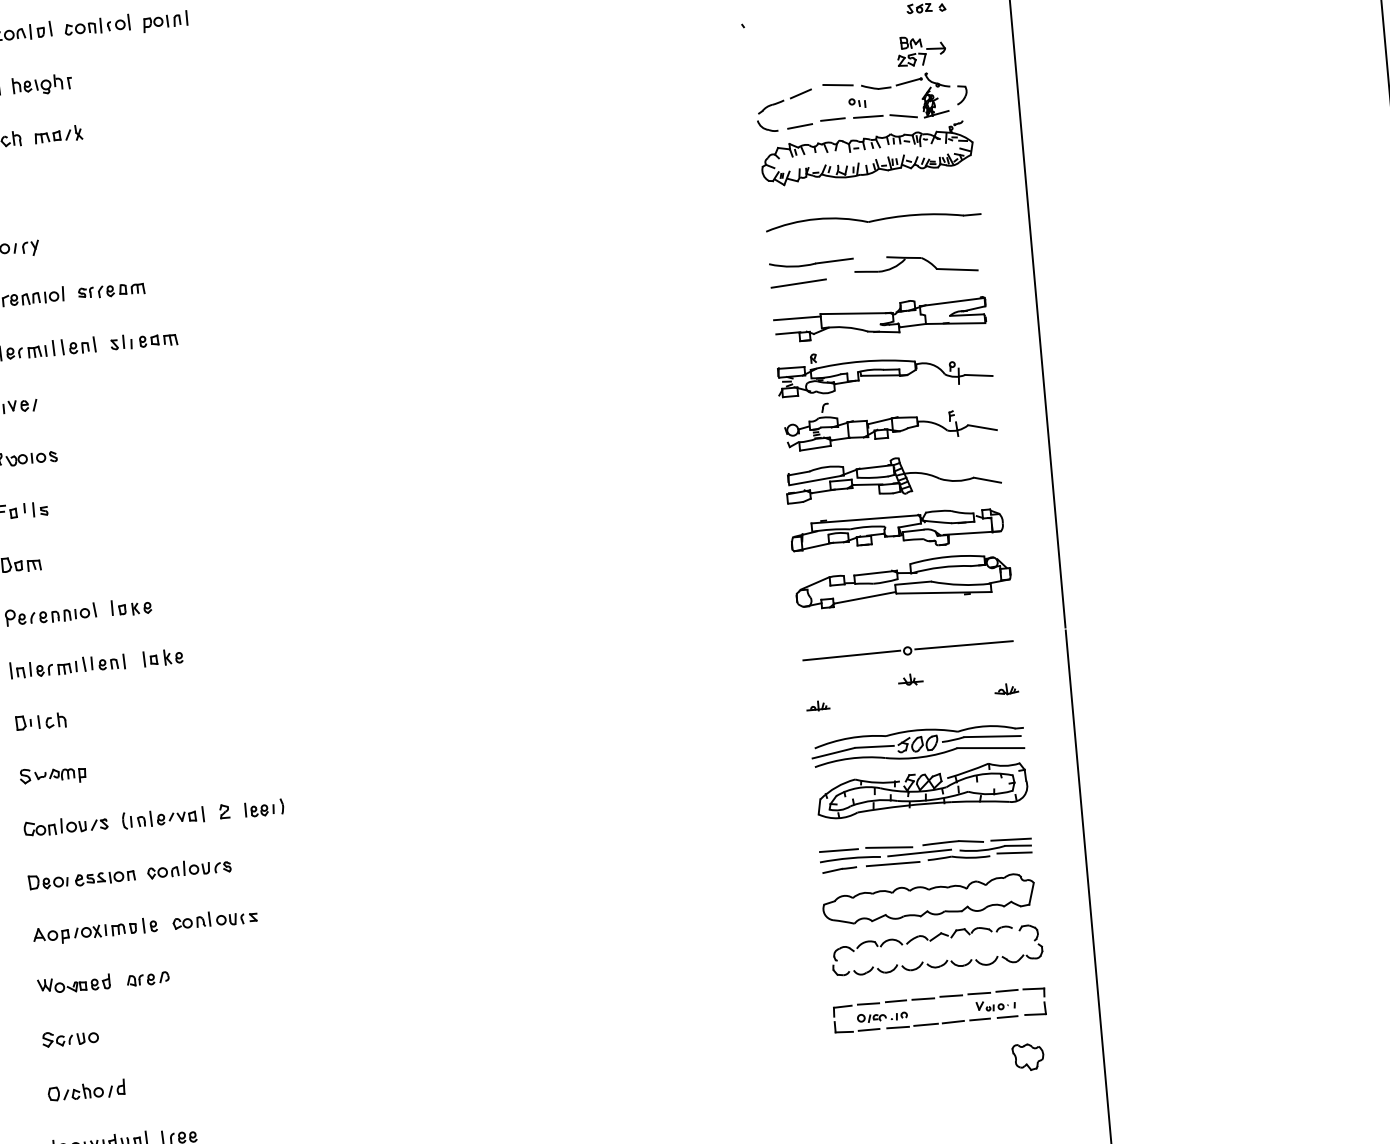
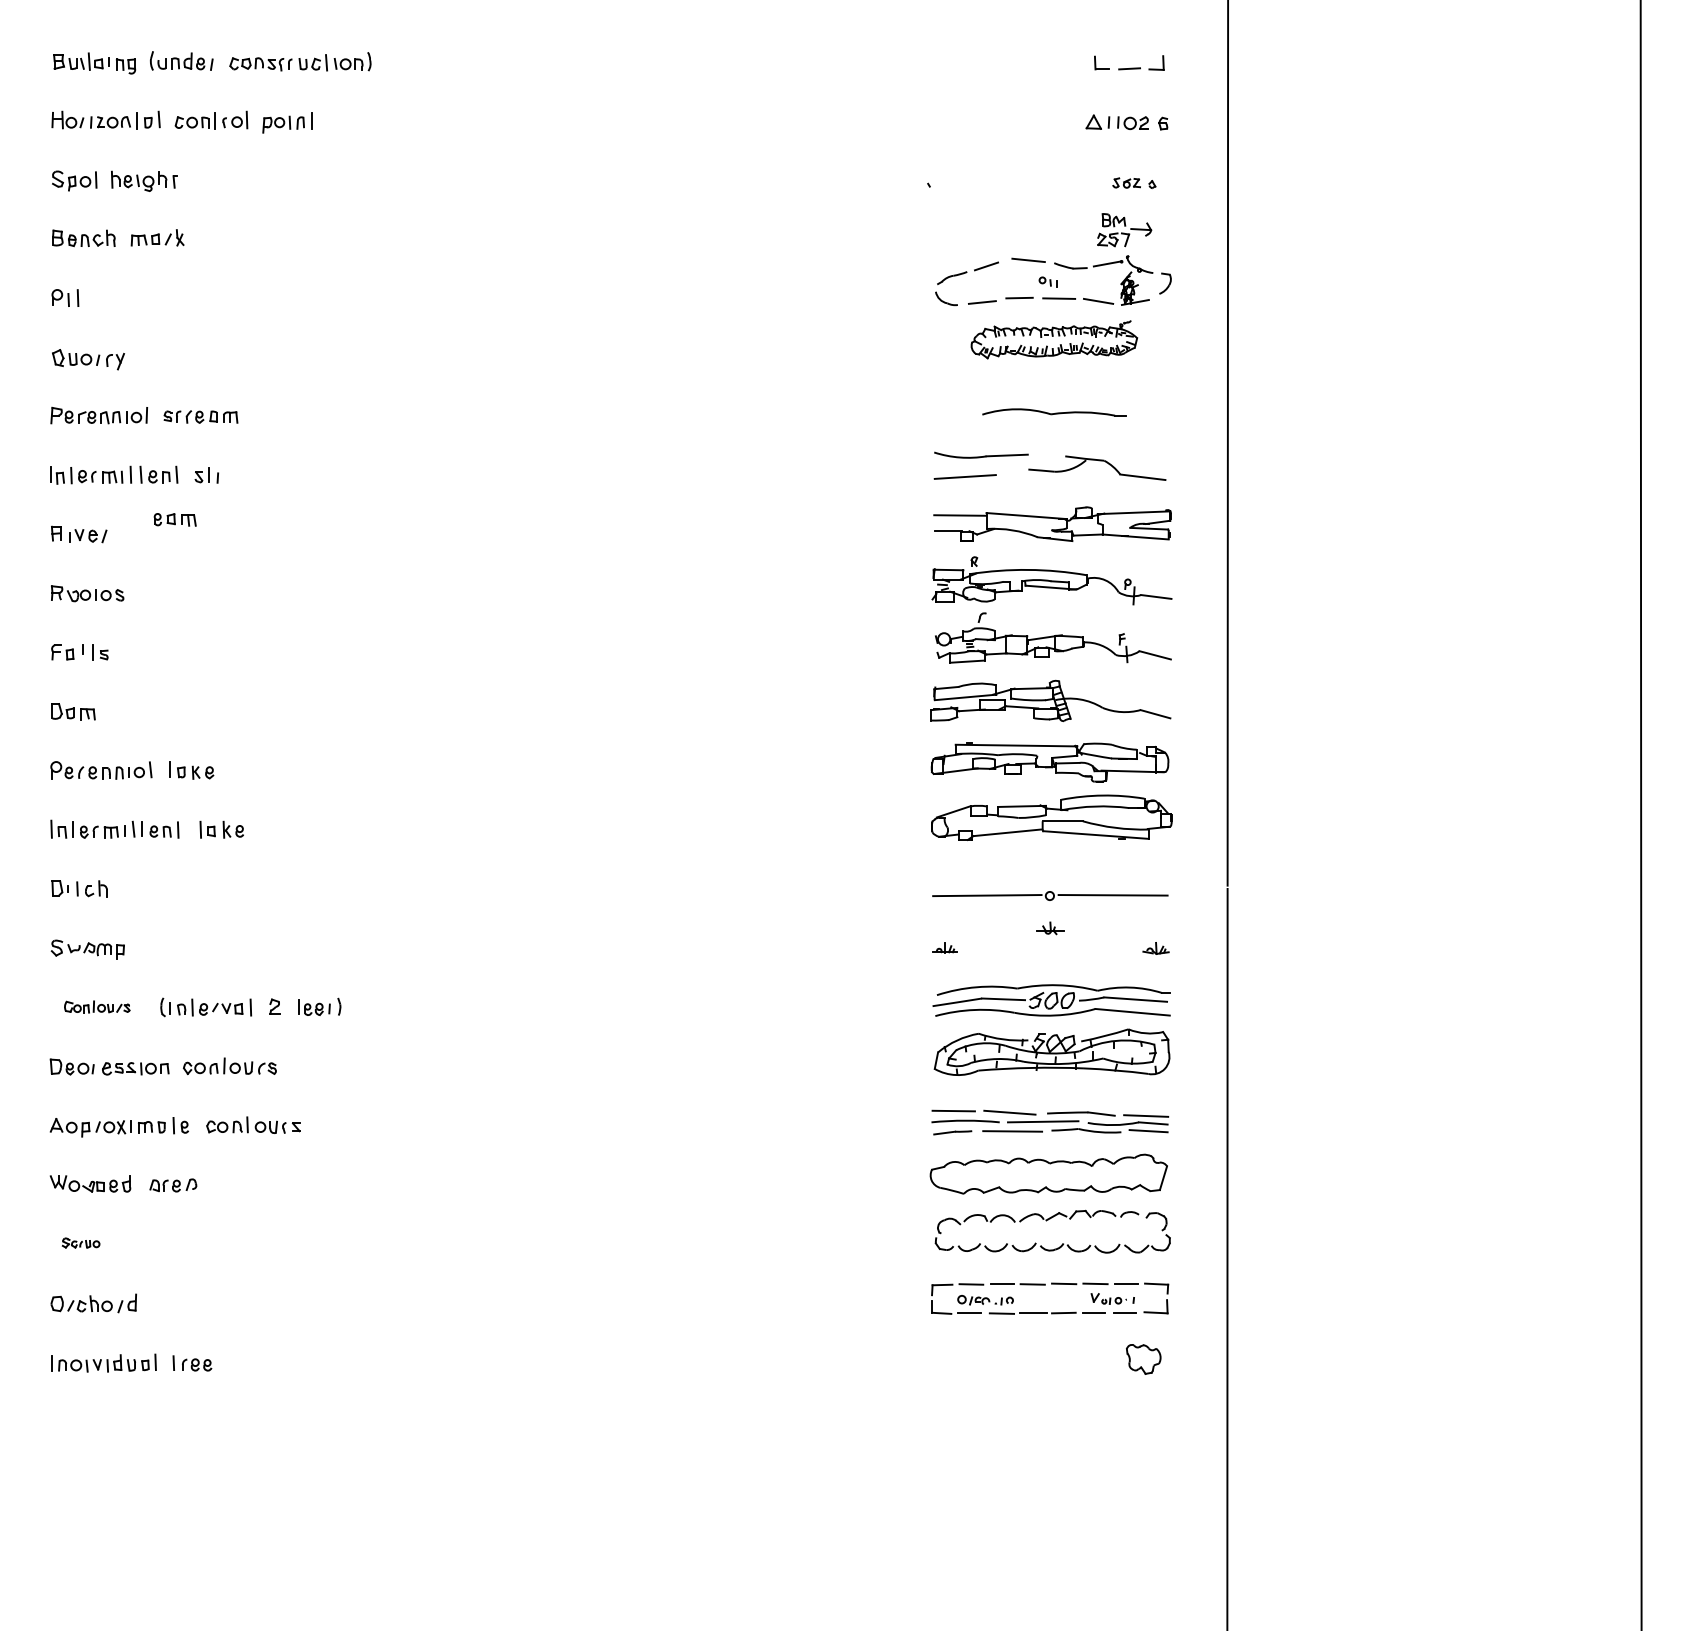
part: (867, 153) -> (1054, 339), size x0.7
part: (873, 218) -> (1054, 412), size x0.6
part: (157, 340) -> (174, 519), moved
part: (66, 825) -> (97, 1006), size x0.7
part: (69, 1037) -> (80, 1242), size x0.6

